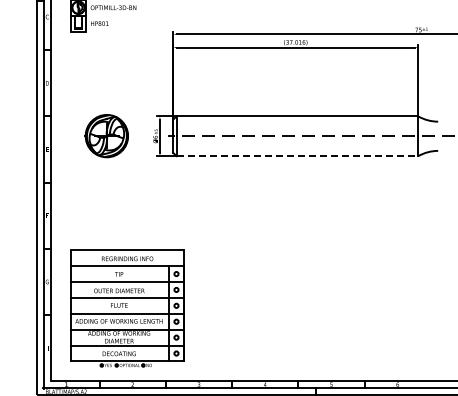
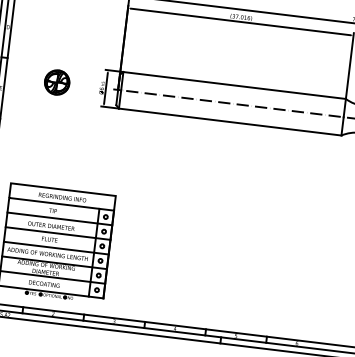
part: (106, 136) -> (56, 82), size x0.62
line: (297, 156) -> (230, 122), dashed -> solid

